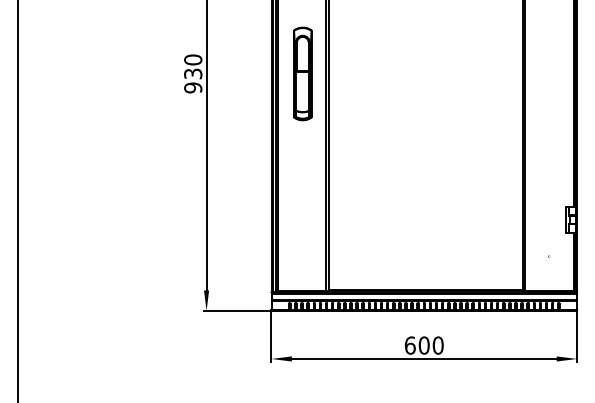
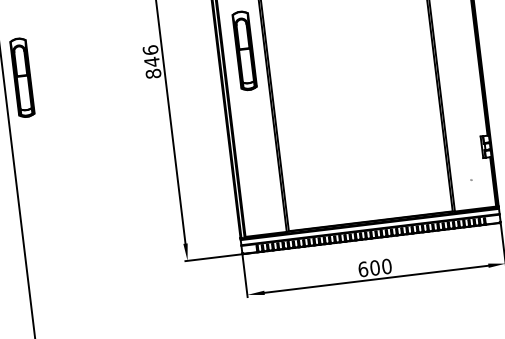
part: (39, 73) -> (22, 77), added
text: (193, 73) -> (152, 61), 930 -> 846

